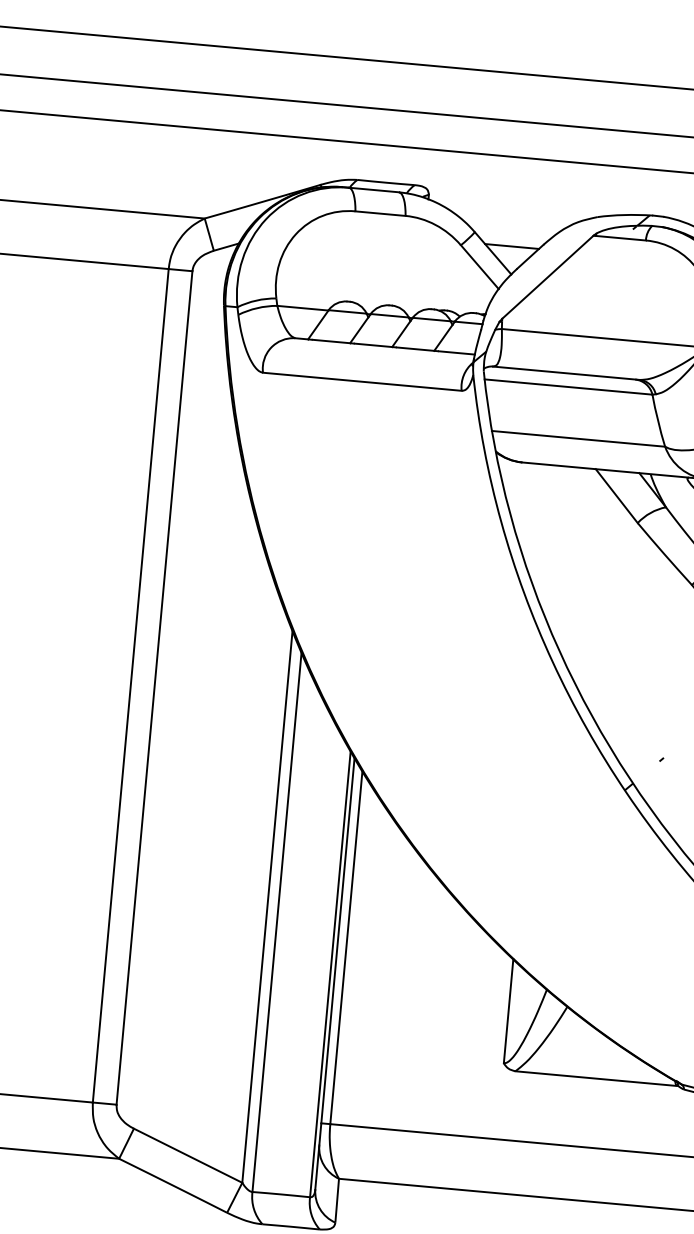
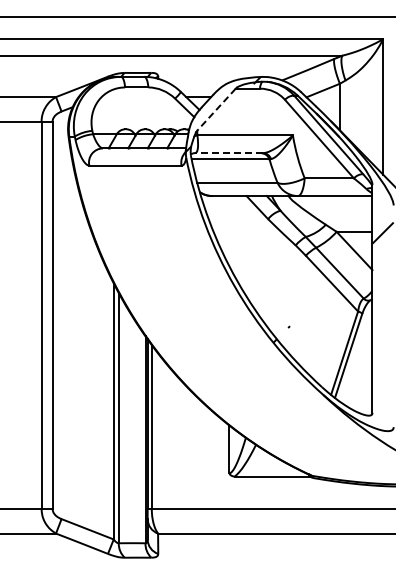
line: (547, 276) -> (216, 109), solid -> dashed
line: (565, 373) -> (228, 153), solid -> dashed

